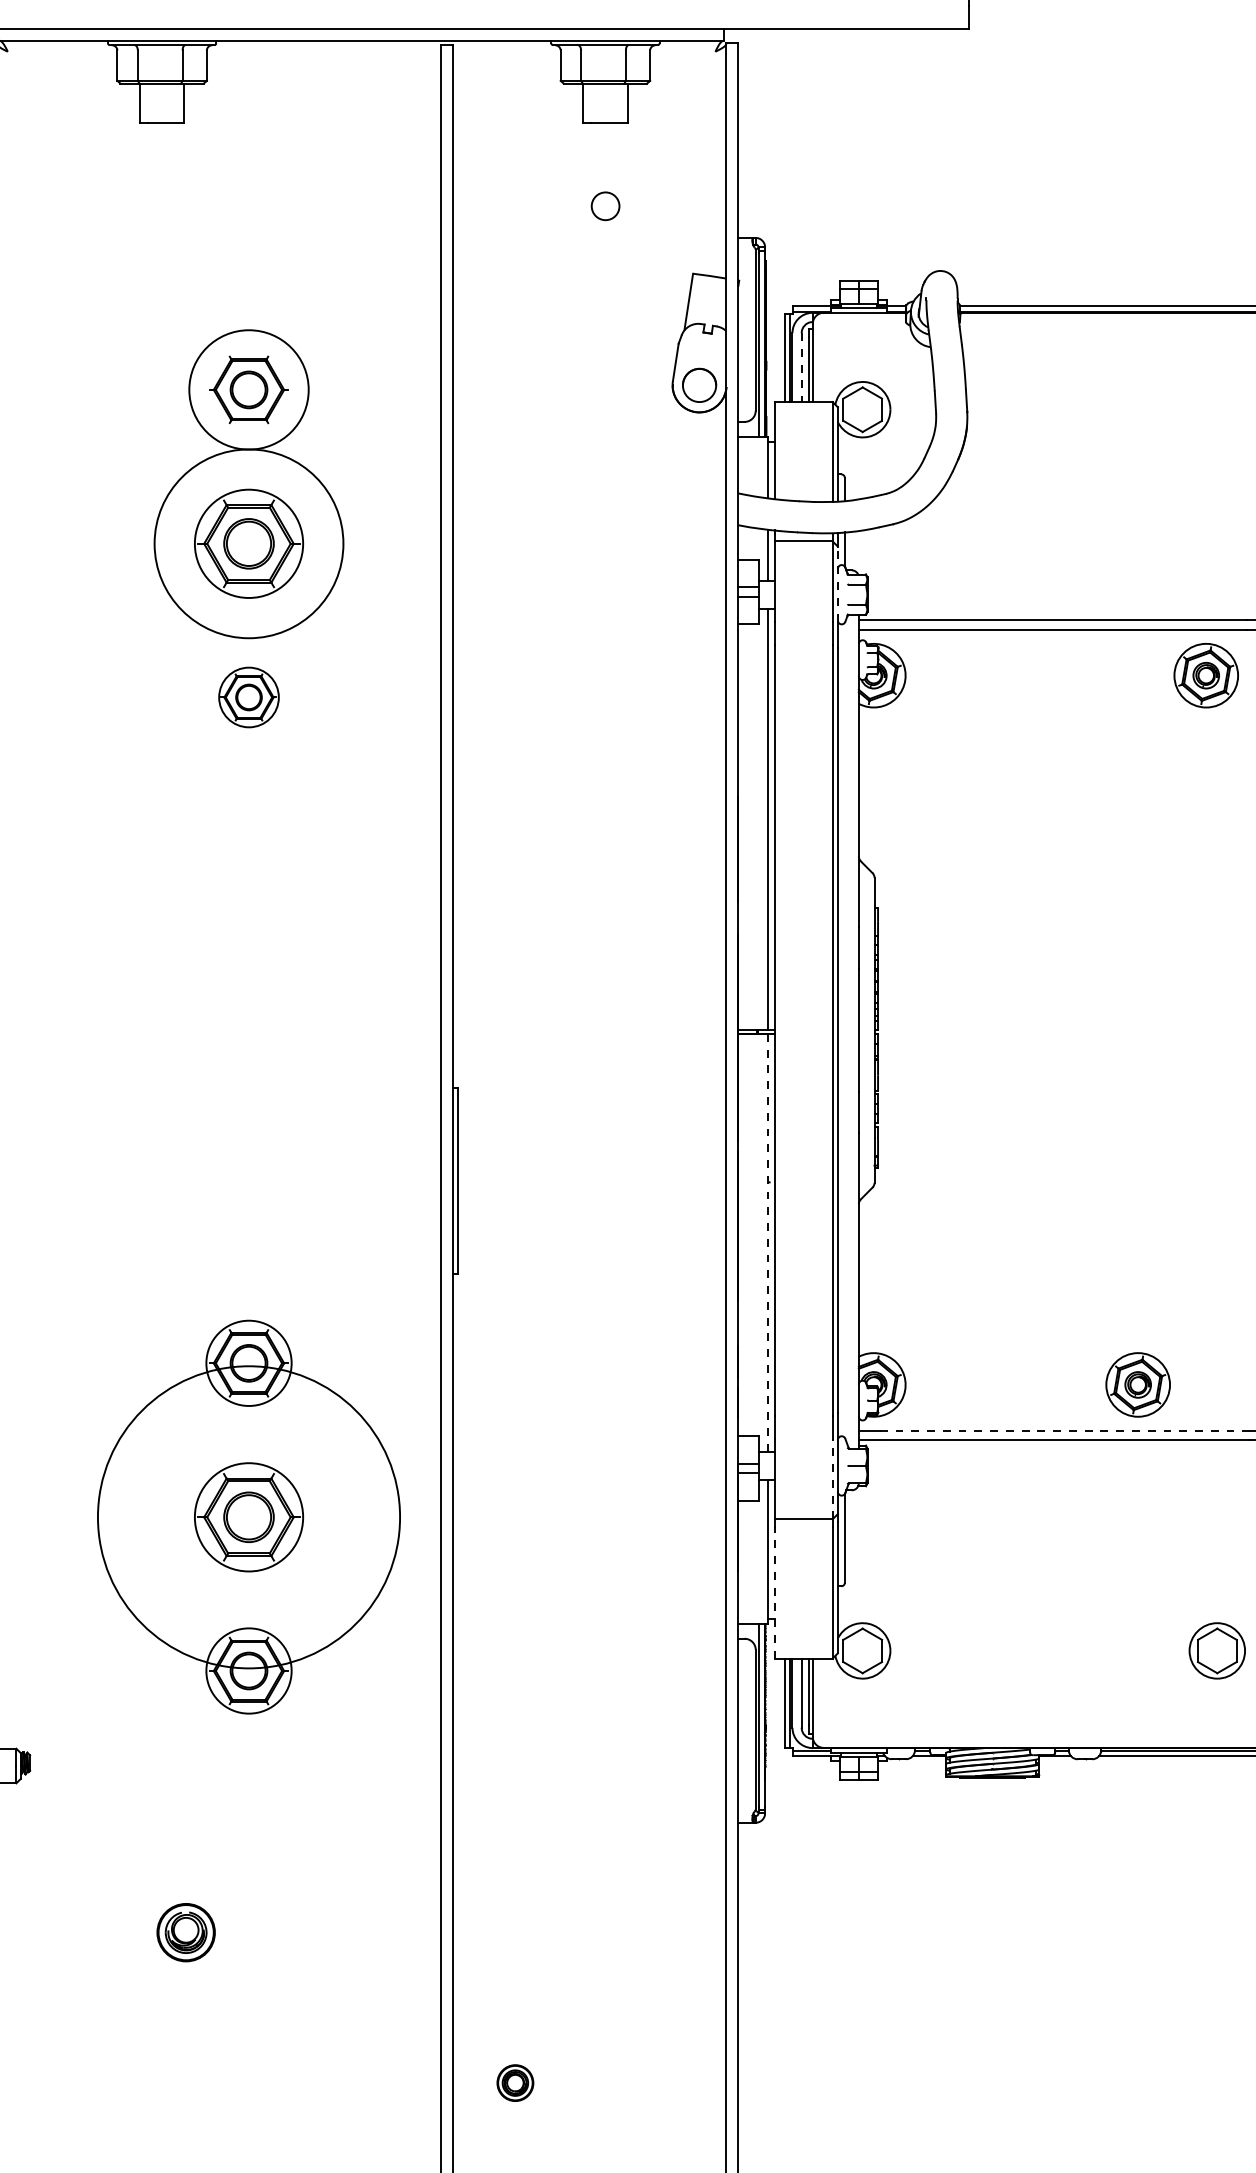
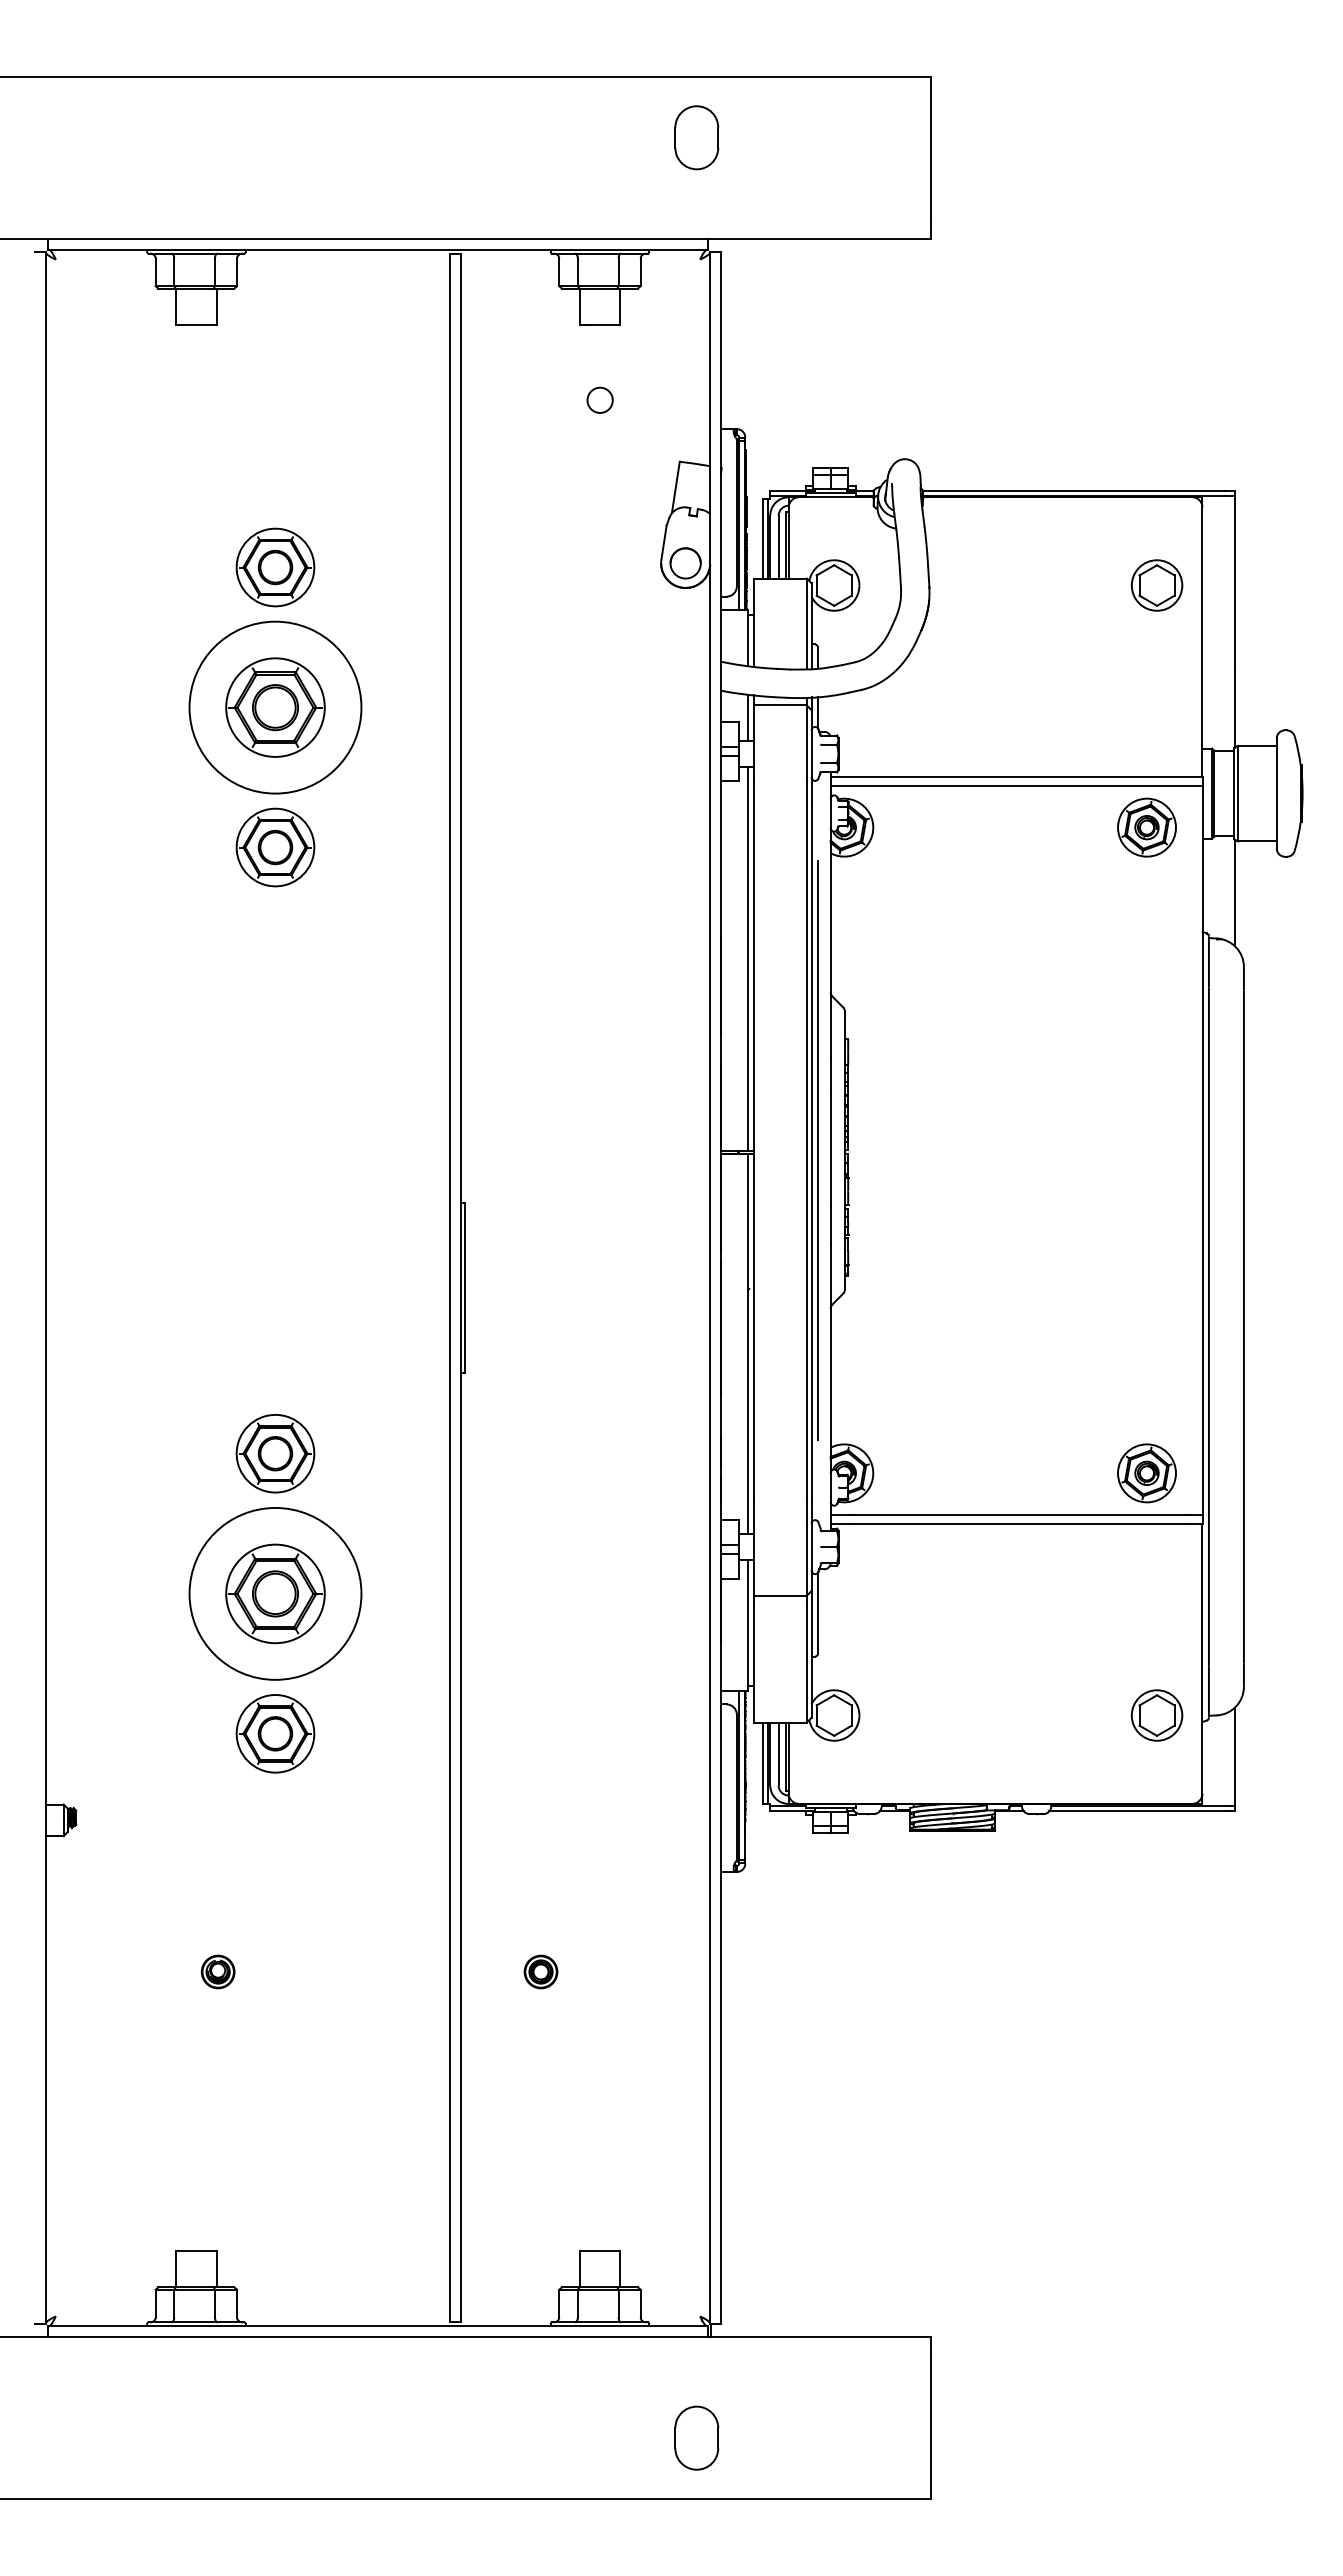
line: (801, 367) -> (778, 547), dashed -> solid
circle: (249, 389) -> (275, 567), size x0.71
part: (1216, 409) -> (1156, 585), added
line: (837, 583) -> (811, 743), dashed -> solid
part: (249, 697) -> (275, 847), size x1.43
line: (844, 1030) -> (817, 1150), added
line: (768, 1243) -> (748, 1344), dashed -> solid
part: (1137, 1385) -> (1146, 1473), moved
line: (1065, 1431) -> (1018, 1515), dashed -> solid
line: (832, 1479) -> (806, 1559), dashed -> solid
circle: (249, 1516) -> (275, 1593), size x0.62
line: (775, 1591) -> (754, 1661), dashed -> solid
part: (185, 1932) -> (217, 1971), size x0.62
part: (514, 2082) -> (540, 1971), moved

